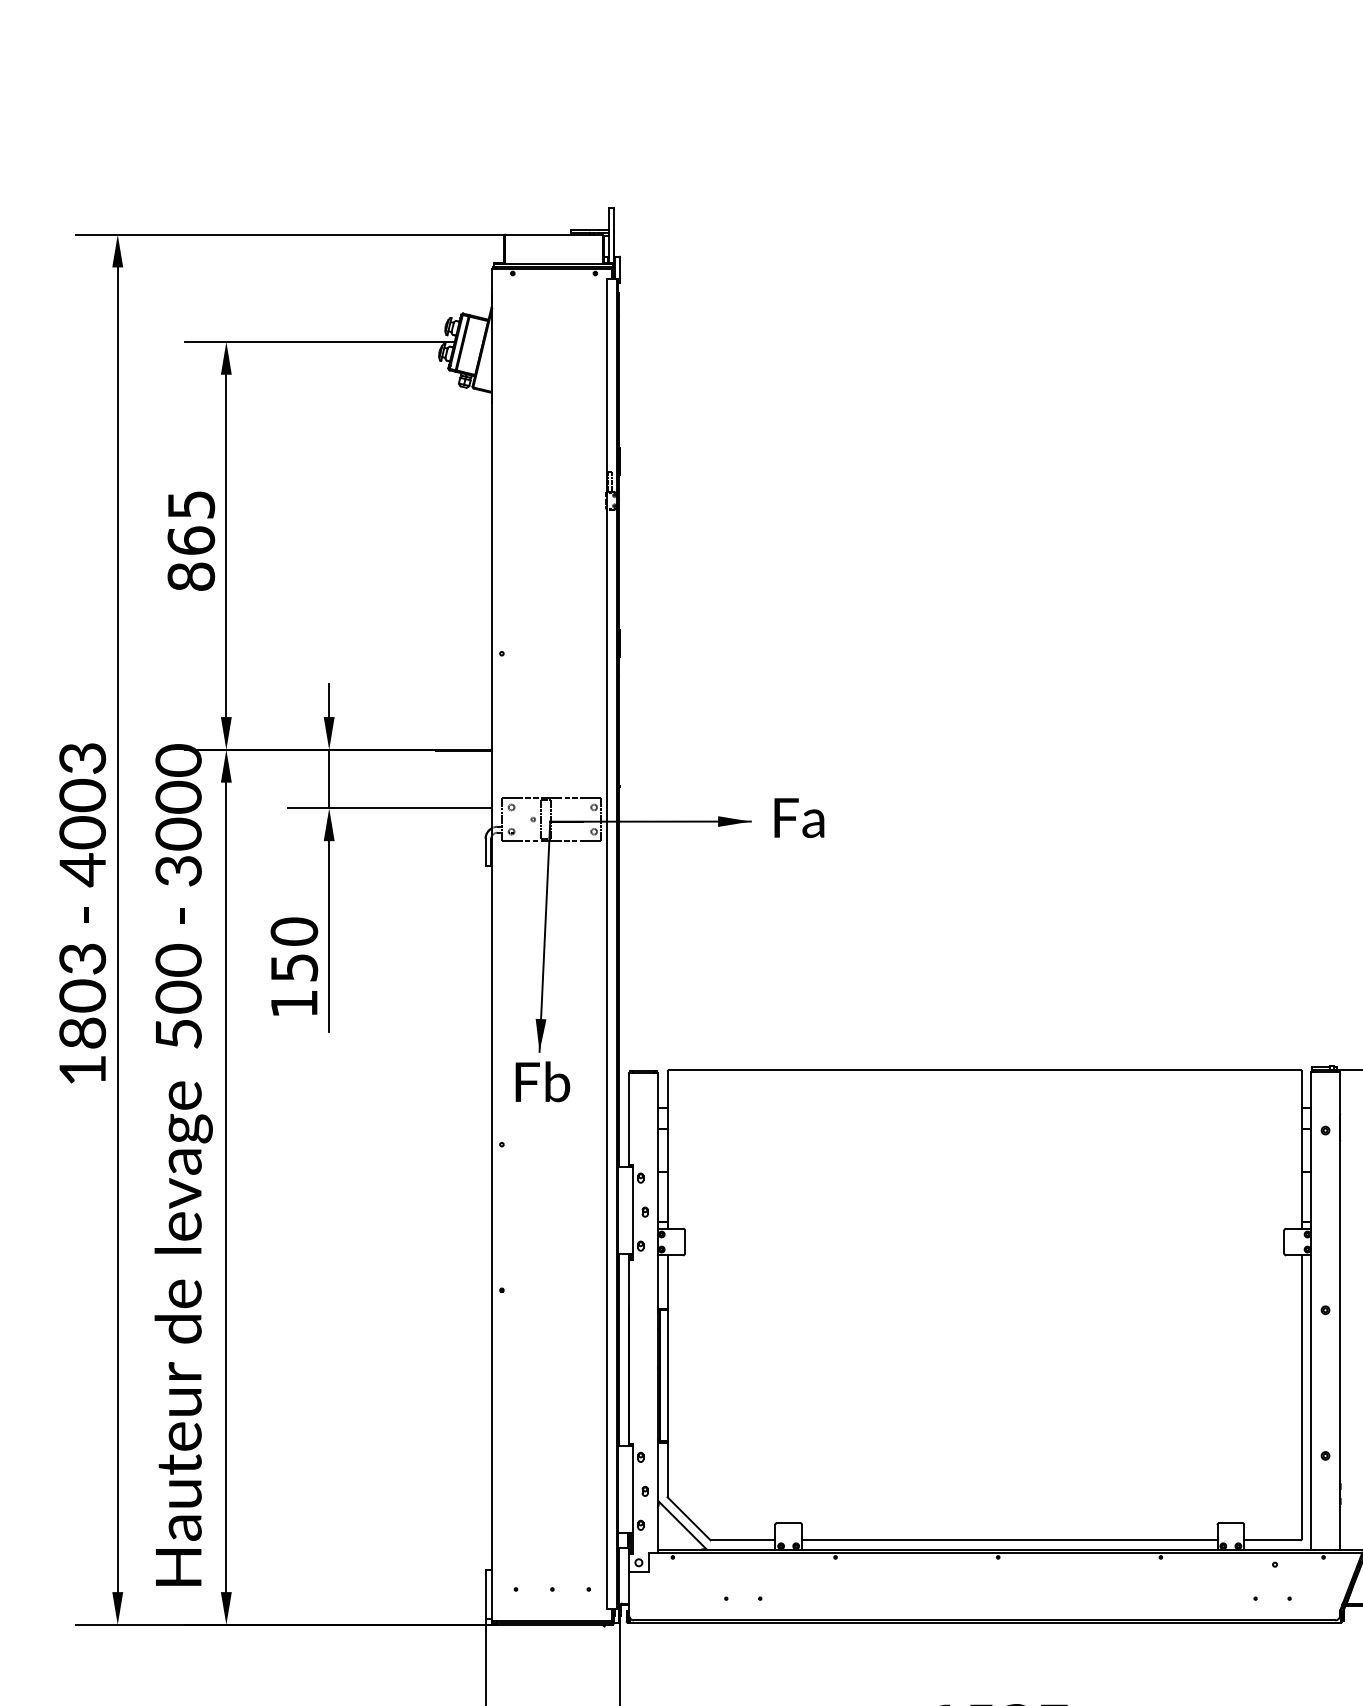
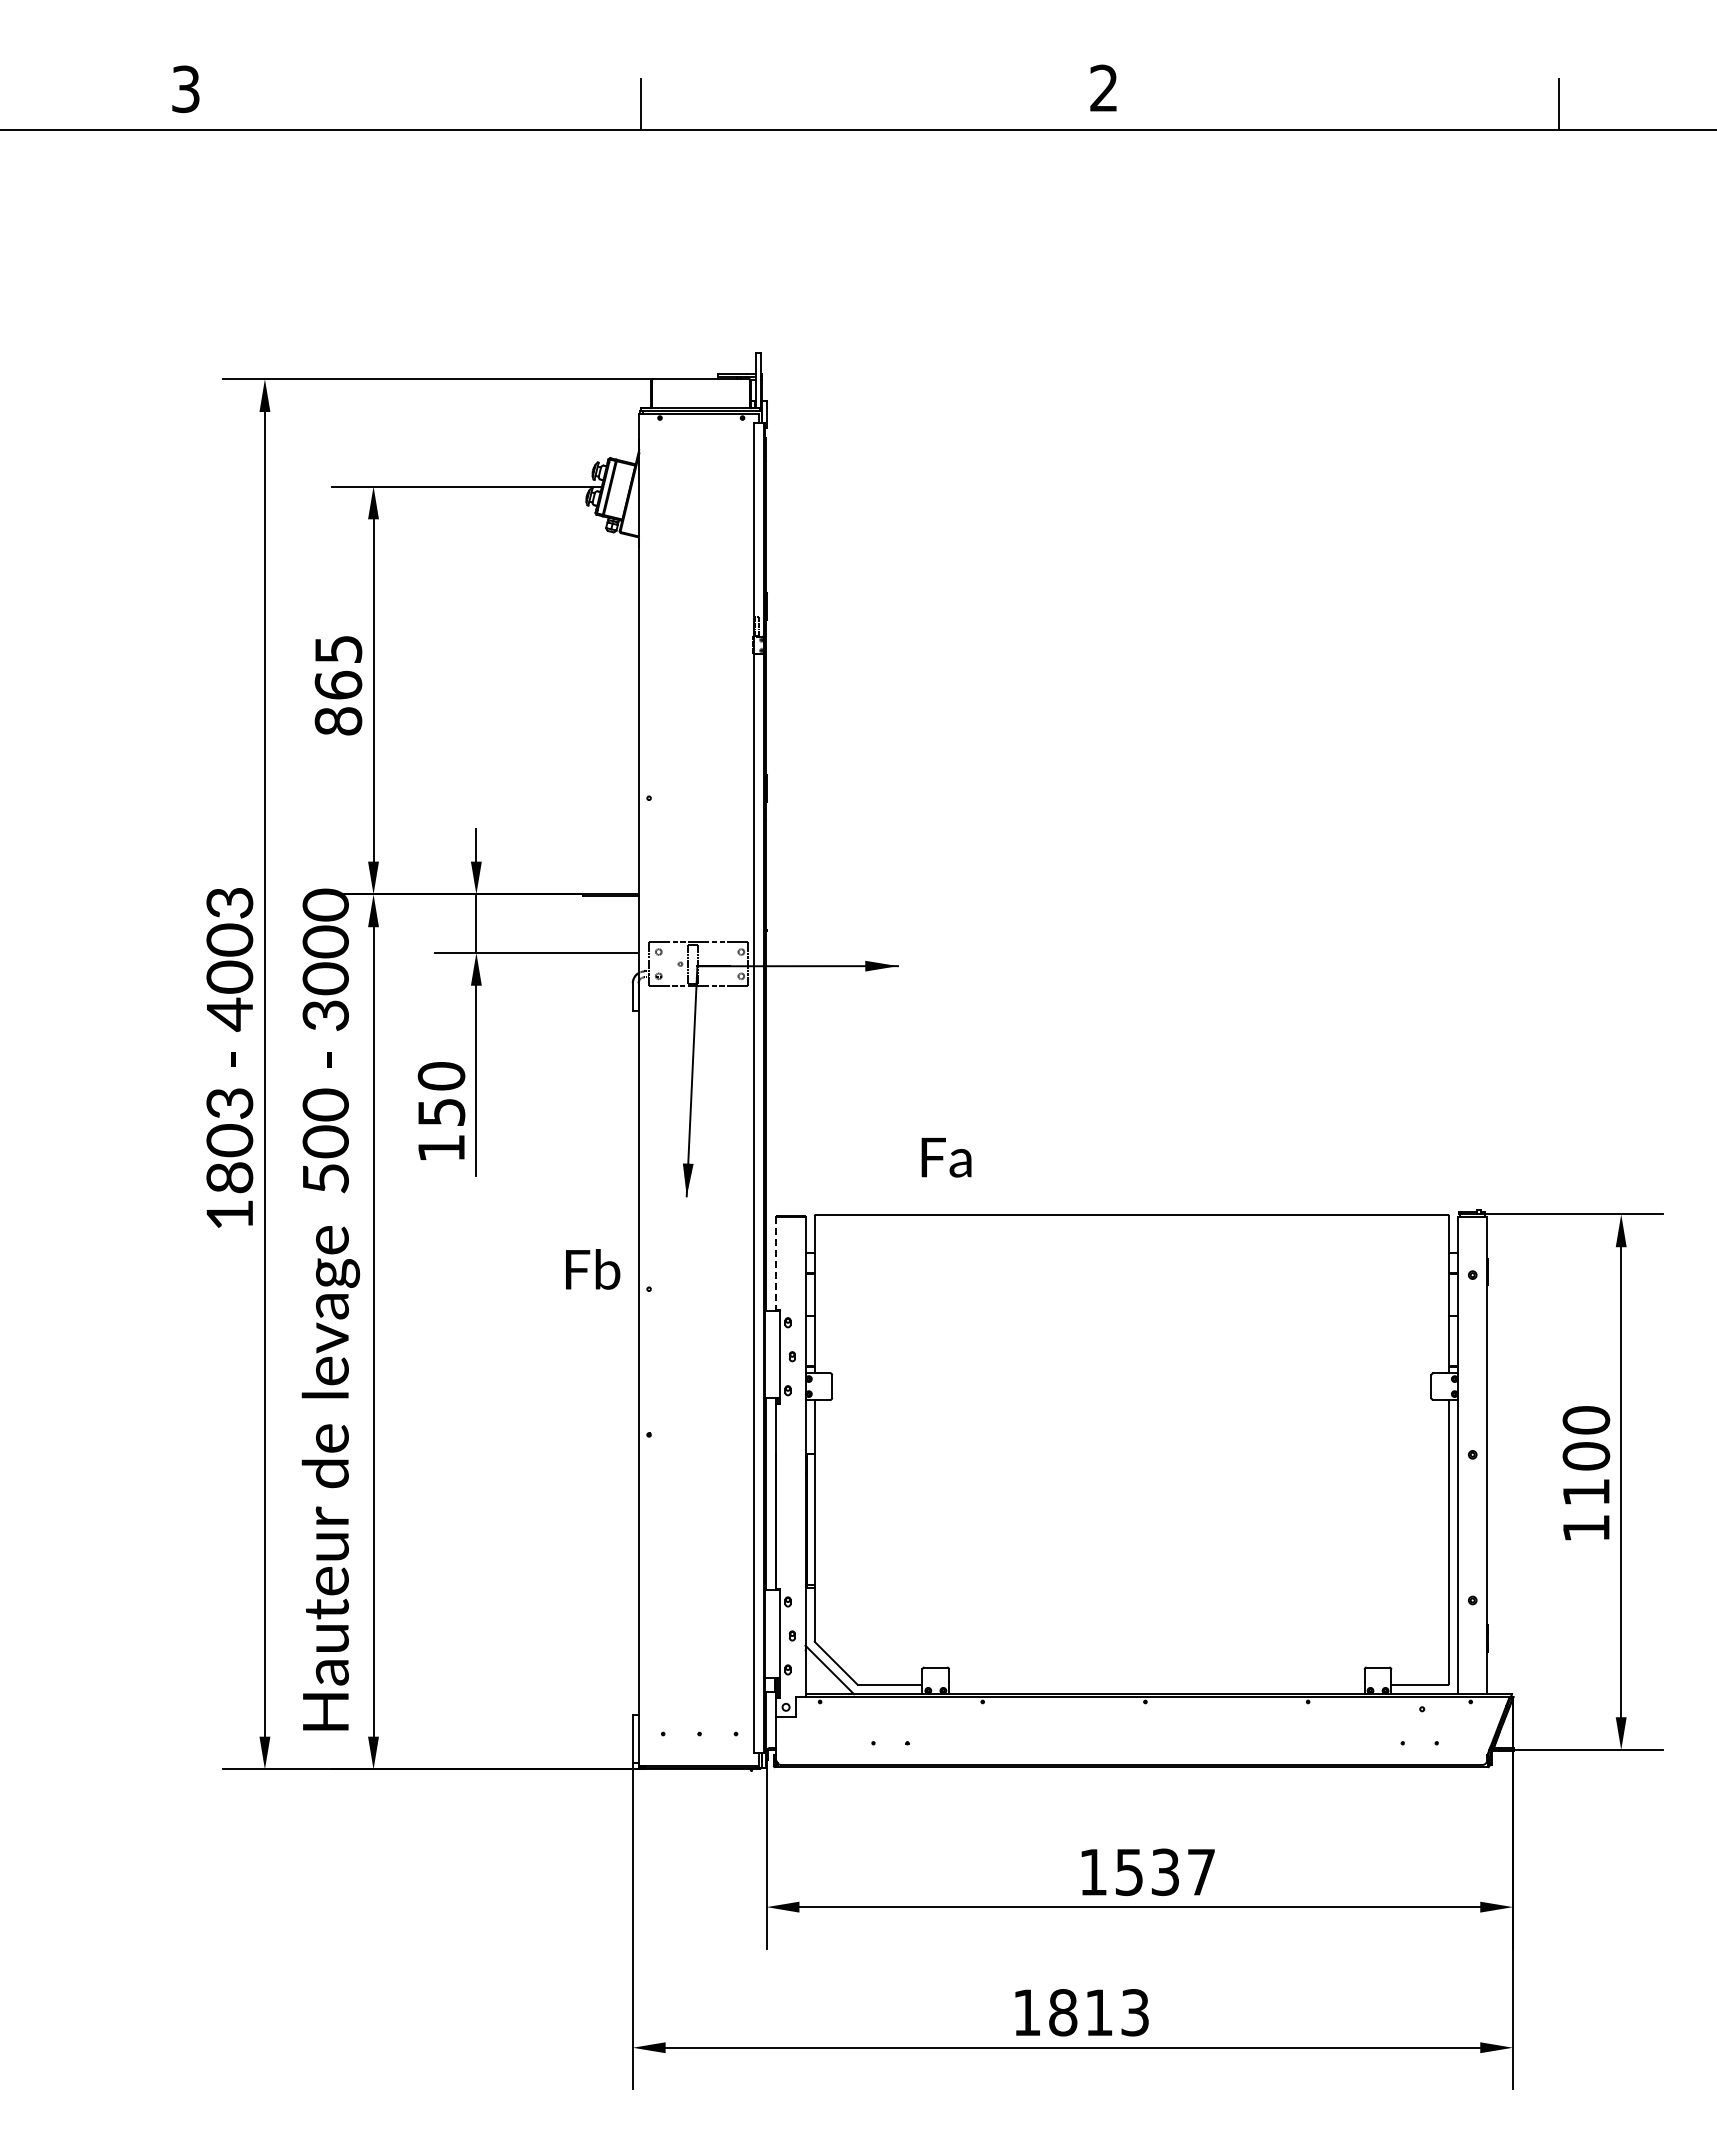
text: (799, 817) -> (946, 1157), moved
text: (543, 1081) -> (593, 1269), moved
line: (629, 1118) -> (776, 1263), solid -> dashed
line: (1009, 1539) -> (1156, 1684), removed

